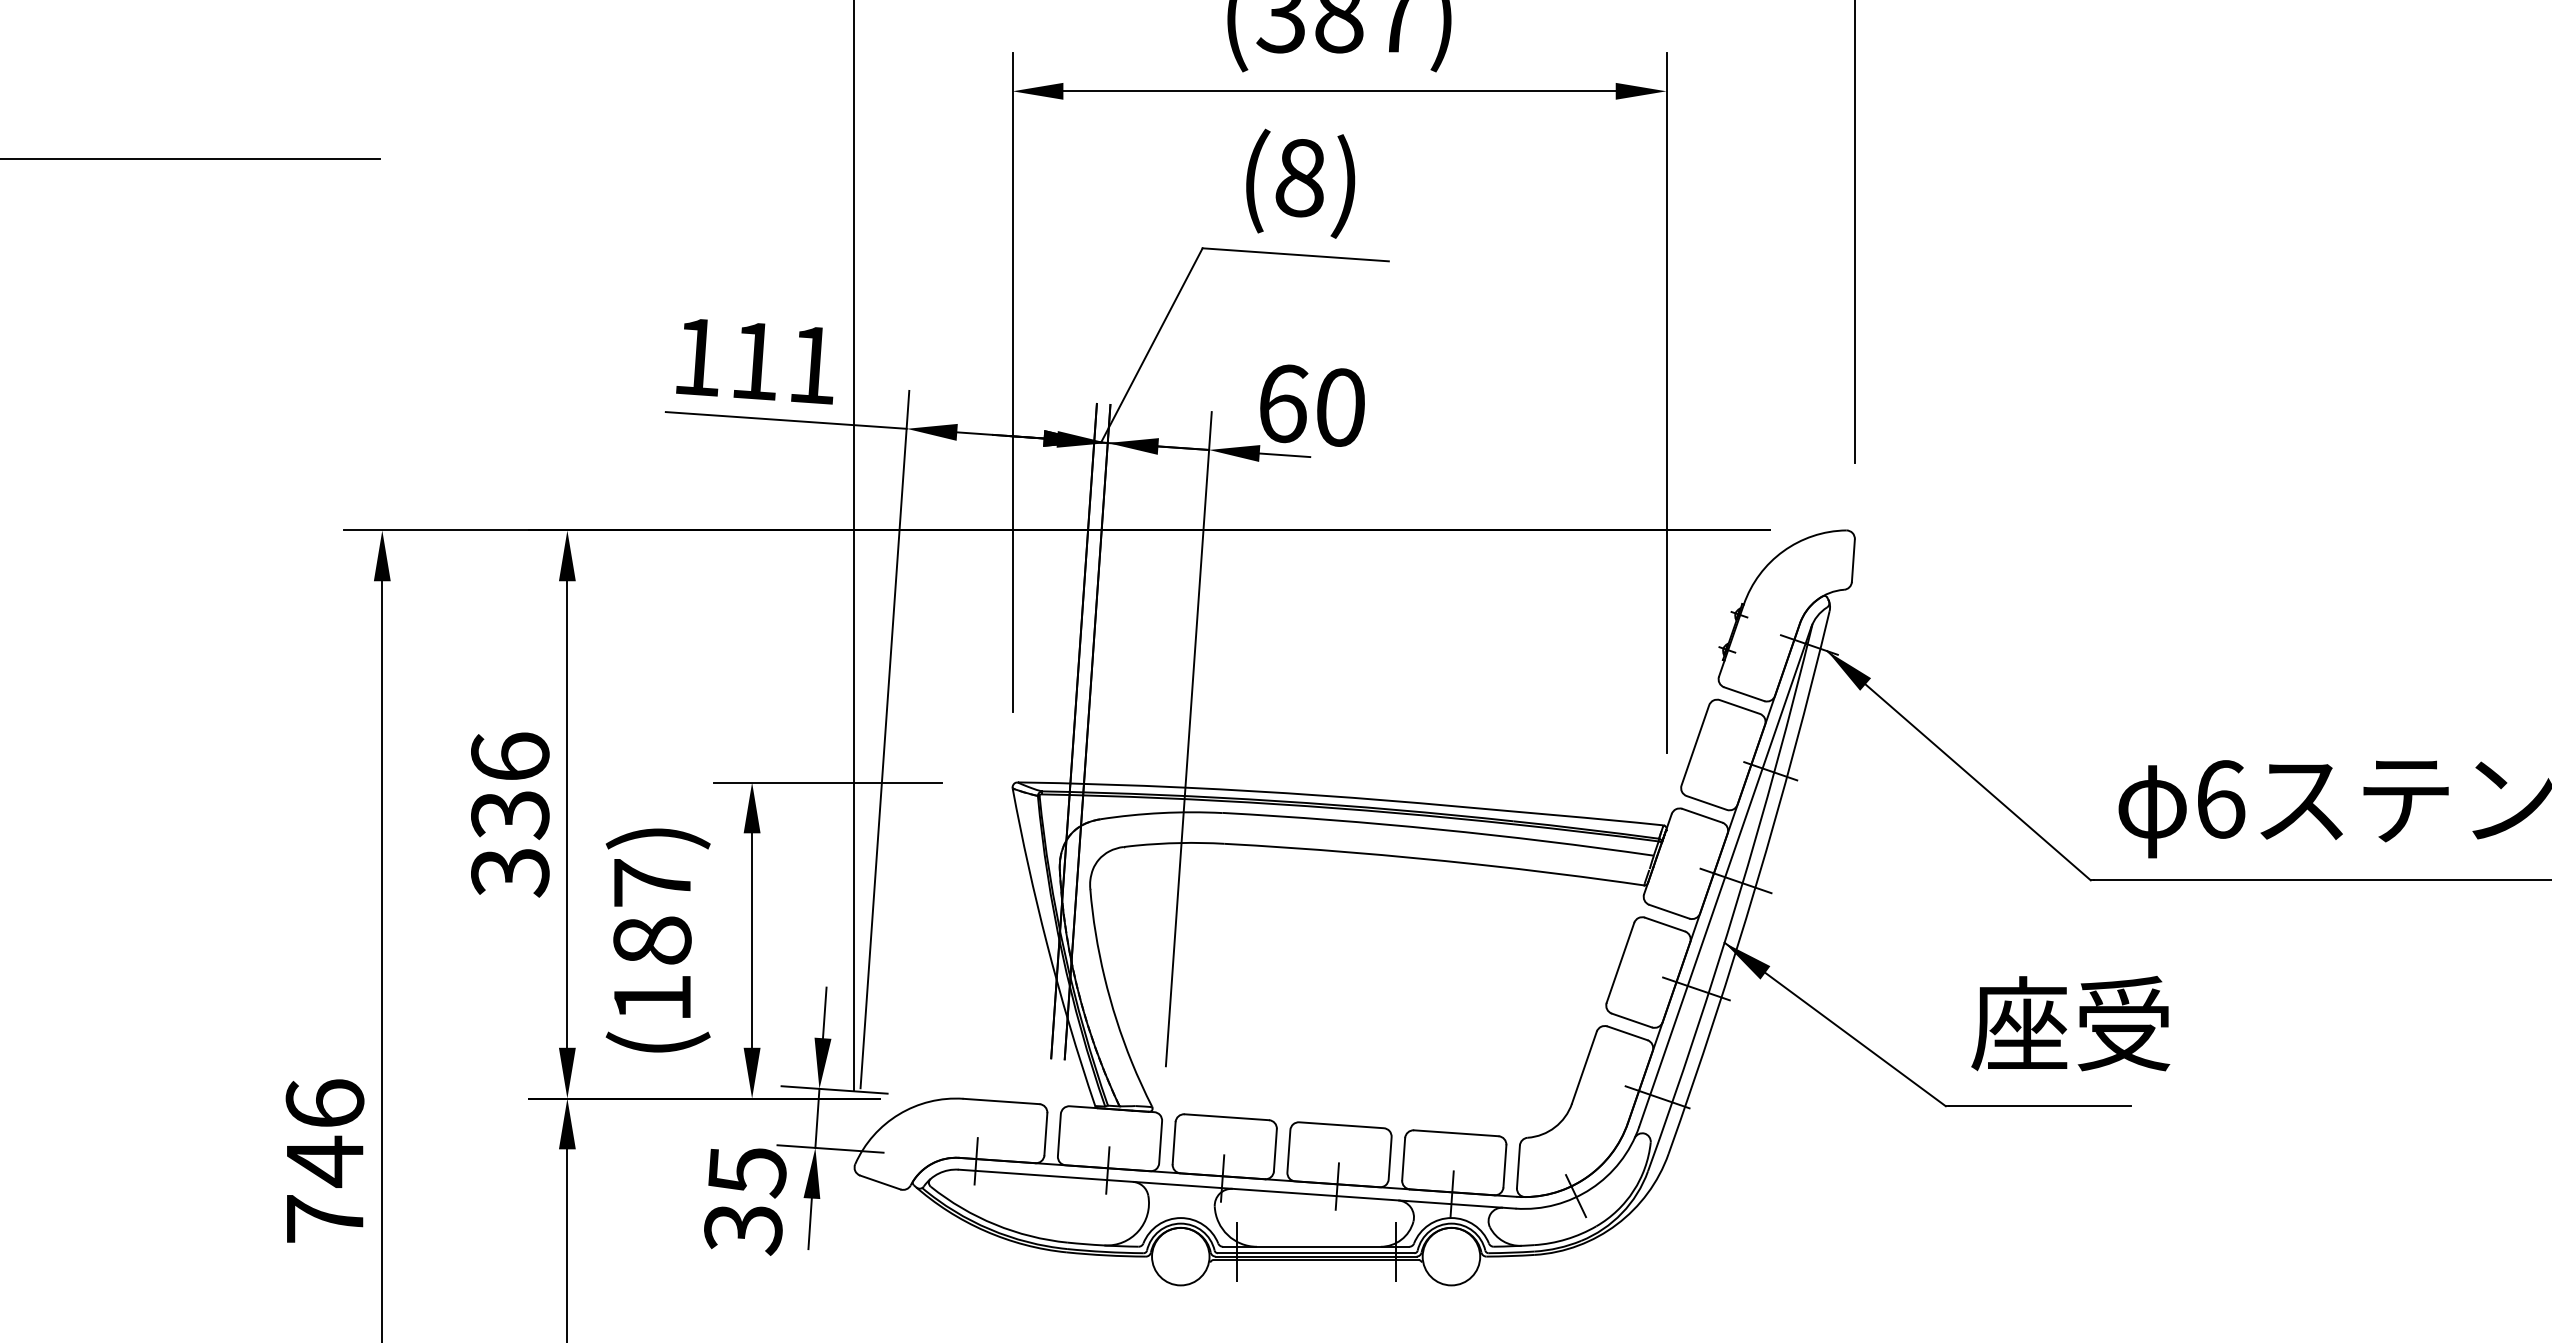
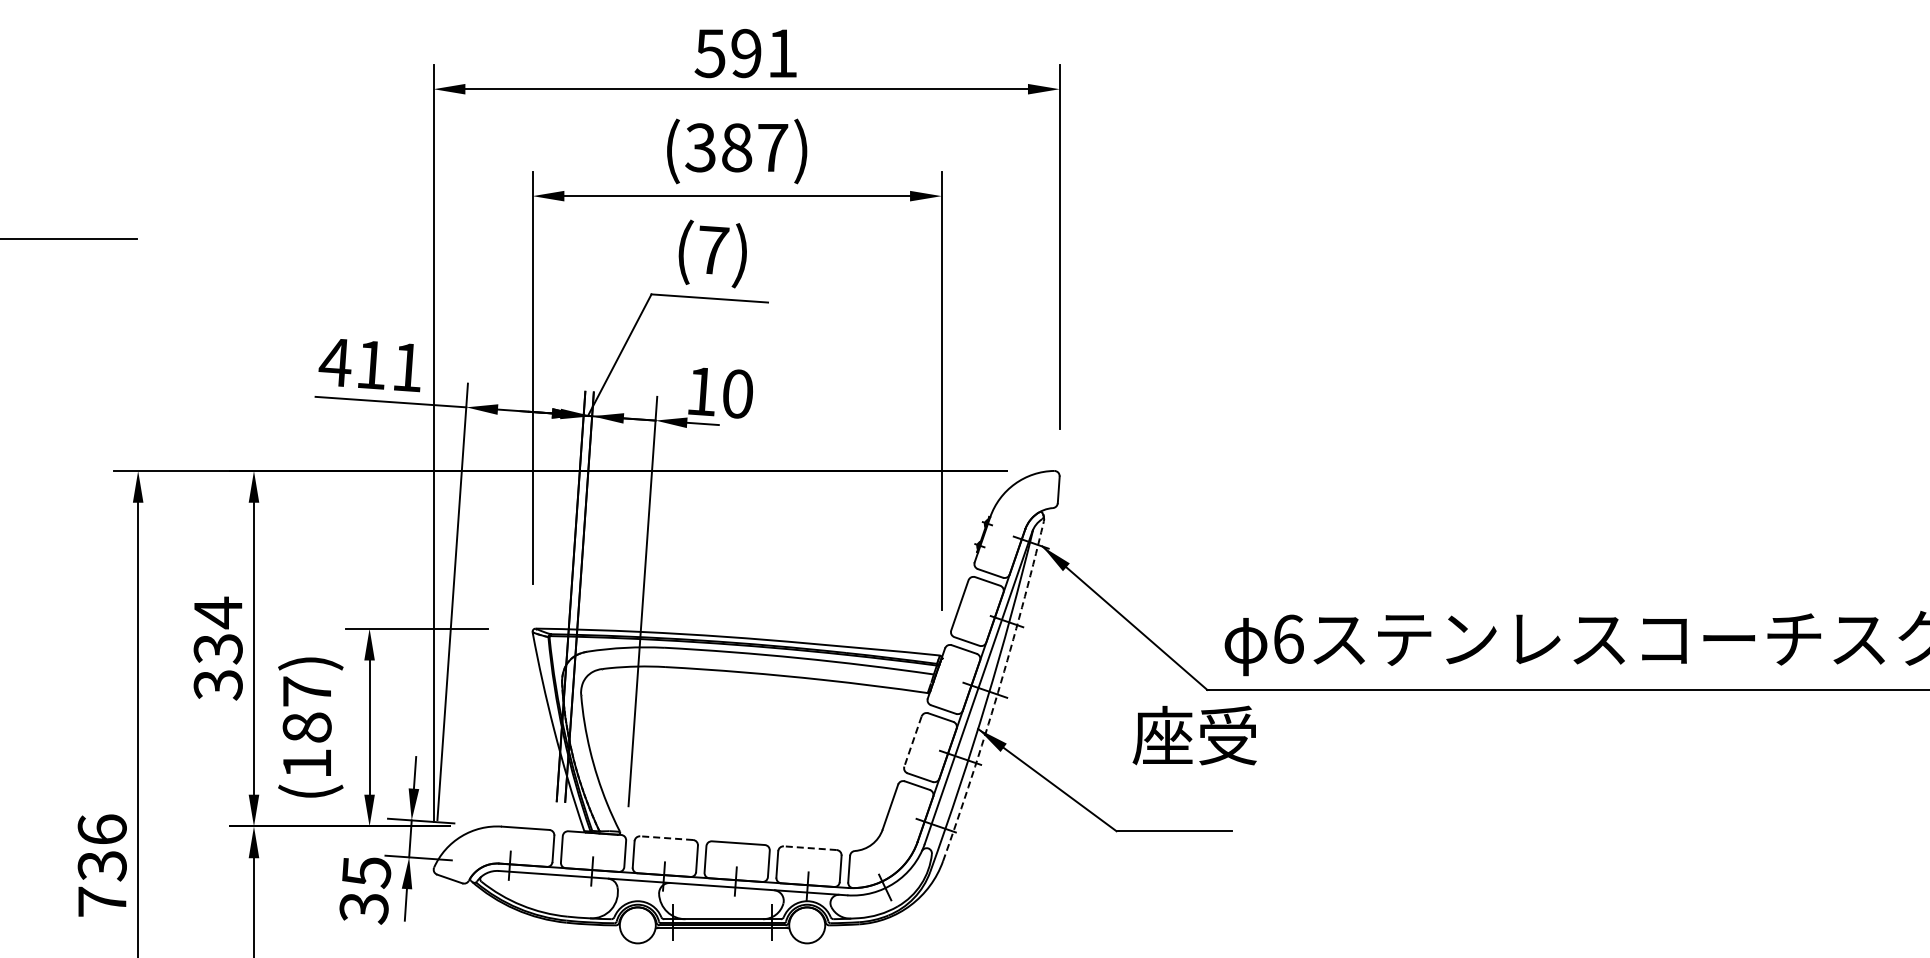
text: (1301, 178) -> (713, 250), (8) -> (7)
text: (696, 357) -> (334, 362), 111 -> 411
text: (1284, 403) -> (702, 391), 60 -> 10
text: (509, 756) -> (217, 612), 336 -> 334
arc: (1757, 884) -> (998, 692), solid -> dashed
line: (1619, 964) -> (912, 742), solid -> dashed
text: (2070, 1023) -> (1194, 735), moved
line: (1226, 1117) -> (666, 838), solid -> dashed
line: (1455, 1133) -> (809, 848), solid -> dashed
text: (323, 1160) -> (101, 865), 746 -> 736

